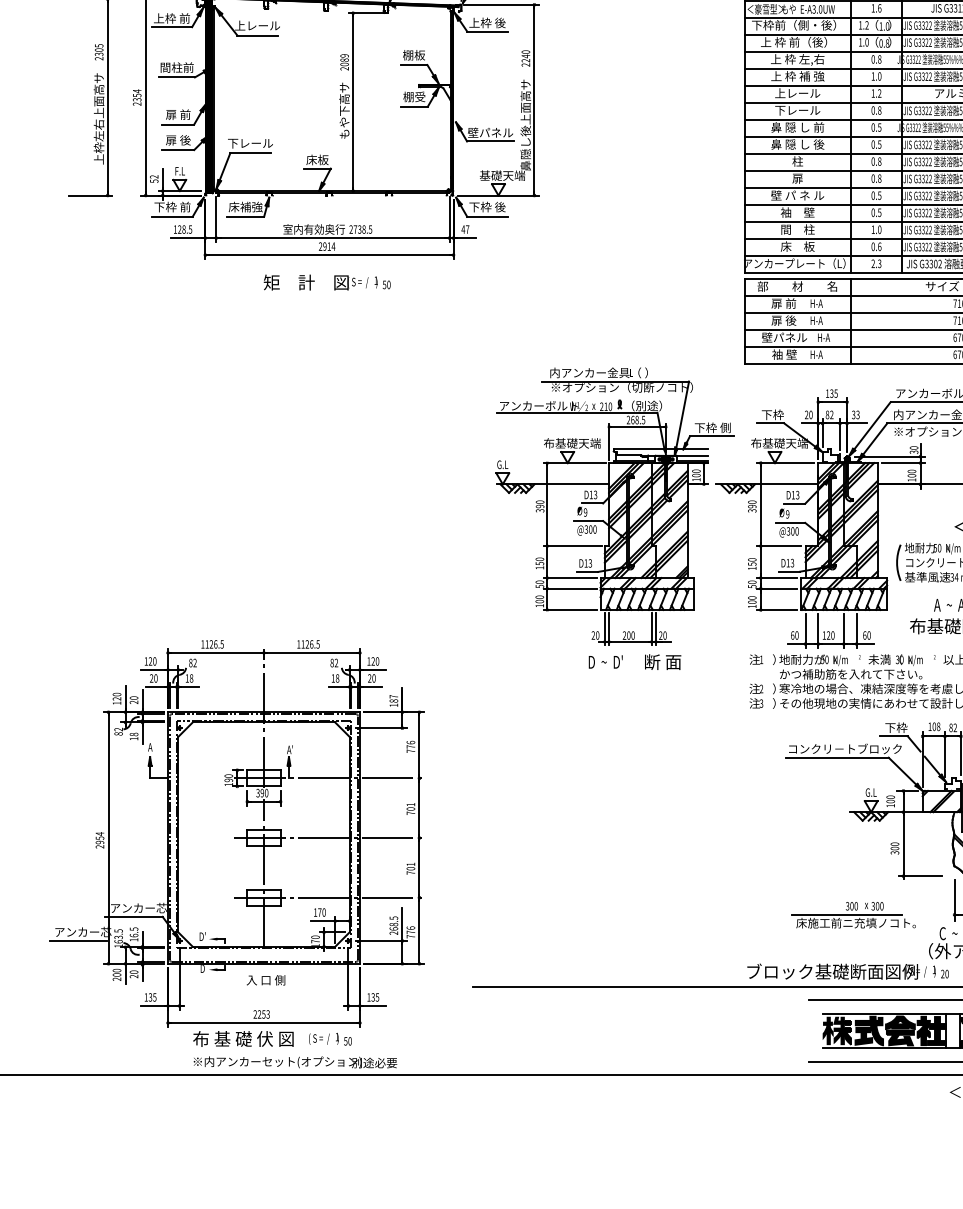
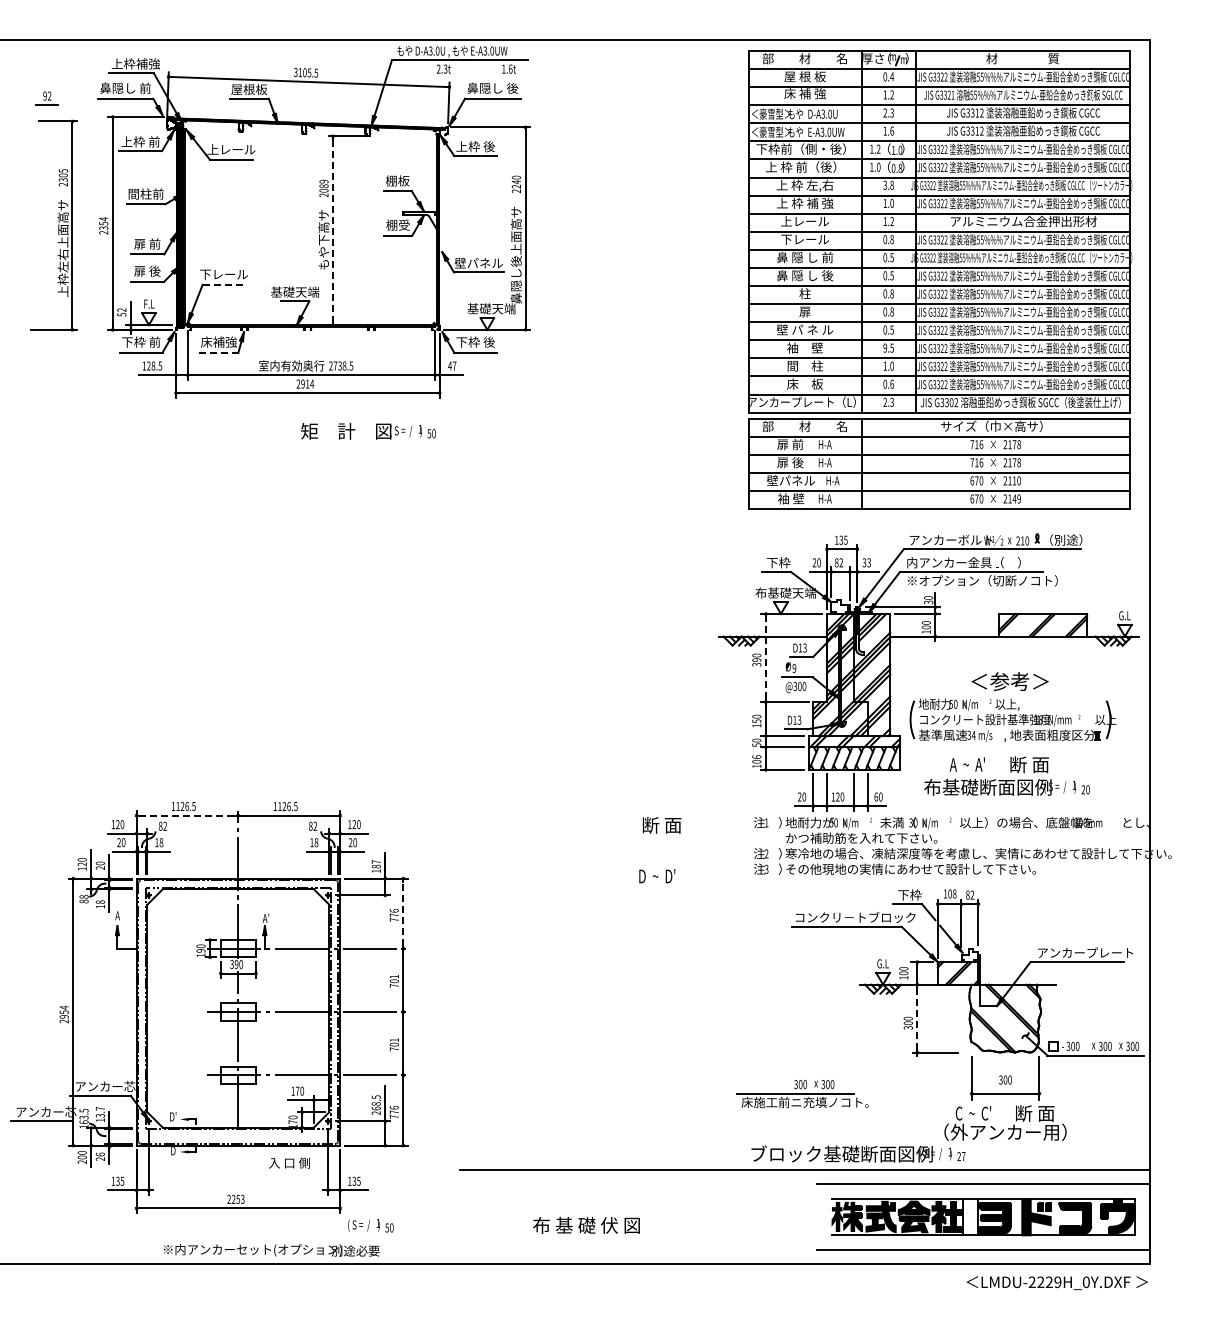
text: (873, 59) -> (885, 185), 0.8 -> 3.8
line: (353, 101) -> (333, 230), solid -> dashed
line: (250, 152) -> (224, 284), solid -> dashed
text: (317, 159) -> (295, 291), 床板 -> 基礎天端
text: (872, 212) -> (884, 347), 0.5 -> 9.5
line: (245, 216) -> (218, 352), solid -> dashed
text: (327, 281) -> (368, 430), moved
part: (614, 505) -> (610, 659), removed
line: (760, 505) -> (765, 658), solid -> dashed
text: (751, 597) -> (756, 756), 100 -> 106
text: (792, 634) -> (799, 796), 60 -> 20
line: (216, 652) -> (187, 815), solid -> dashed
text: (605, 662) -> (657, 876), moved
text: (118, 729) -> (83, 896), 82 -> 88
line: (419, 745) -> (403, 913), solid -> dashed
line: (903, 844) -> (917, 1018), solid -> dashed
part: (853, 915) -> (802, 1094), moved
text: (133, 932) -> (99, 1112), 16.5 -> 13.7
text: (134, 972) -> (100, 1154), 20 -> 26
text: (946, 974) -> (963, 1156), 20 -> 27
text: (266, 979) -> (289, 1162), moved
text: (243, 1039) -> (586, 1225), moved
text: (330, 1039) -> (370, 1225), moved

